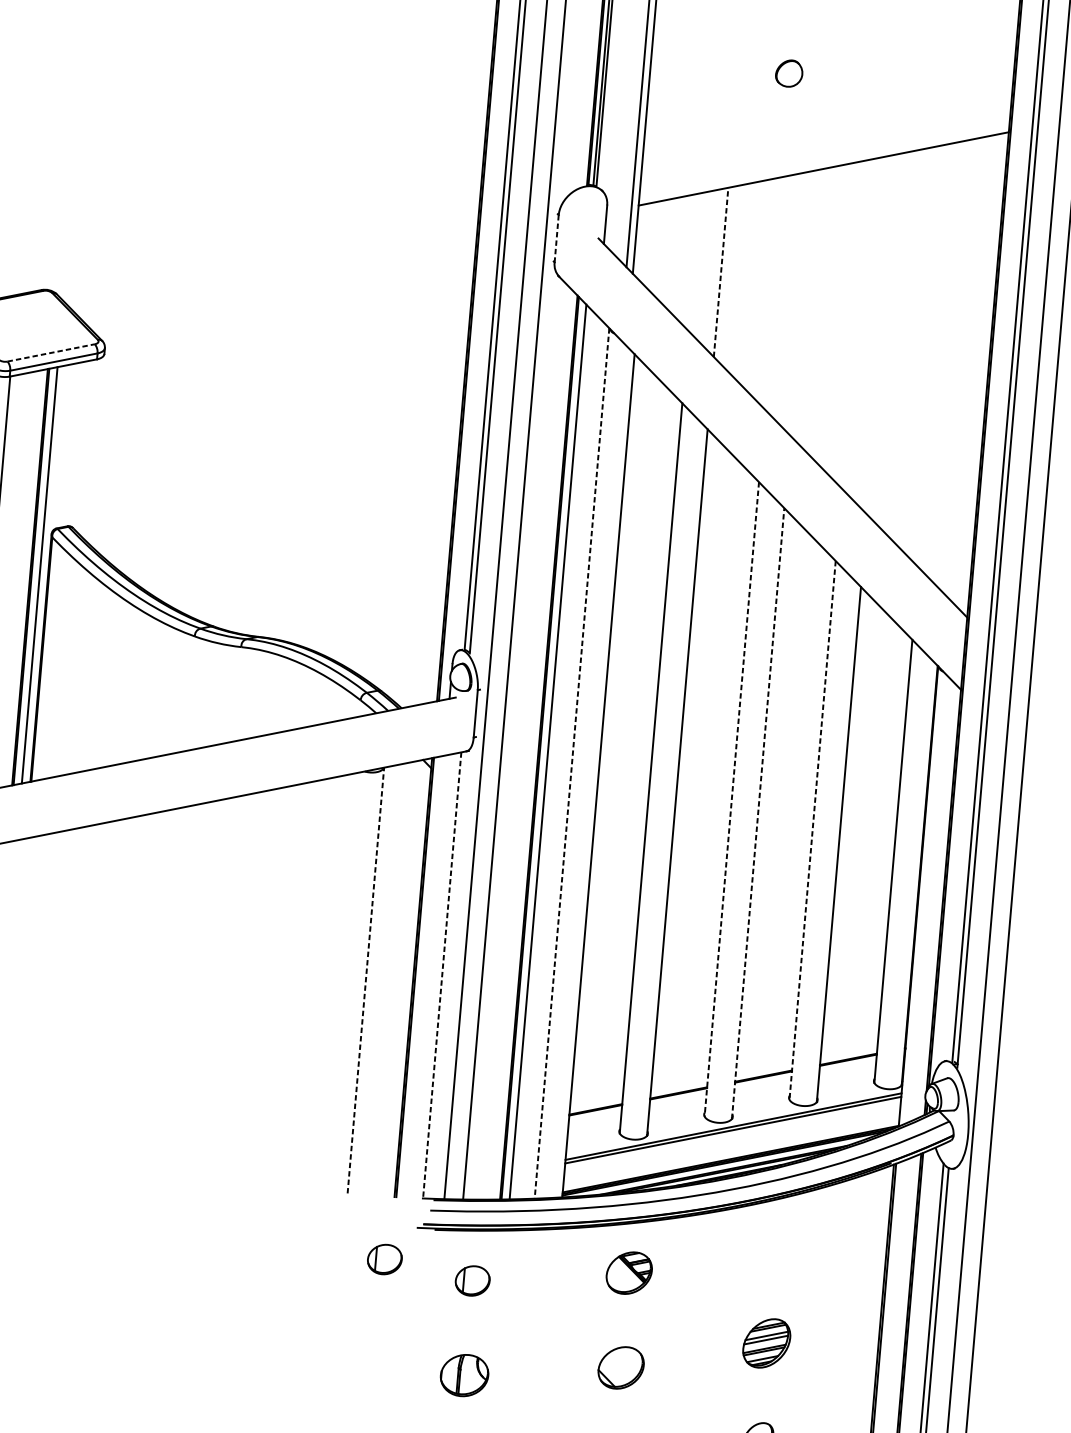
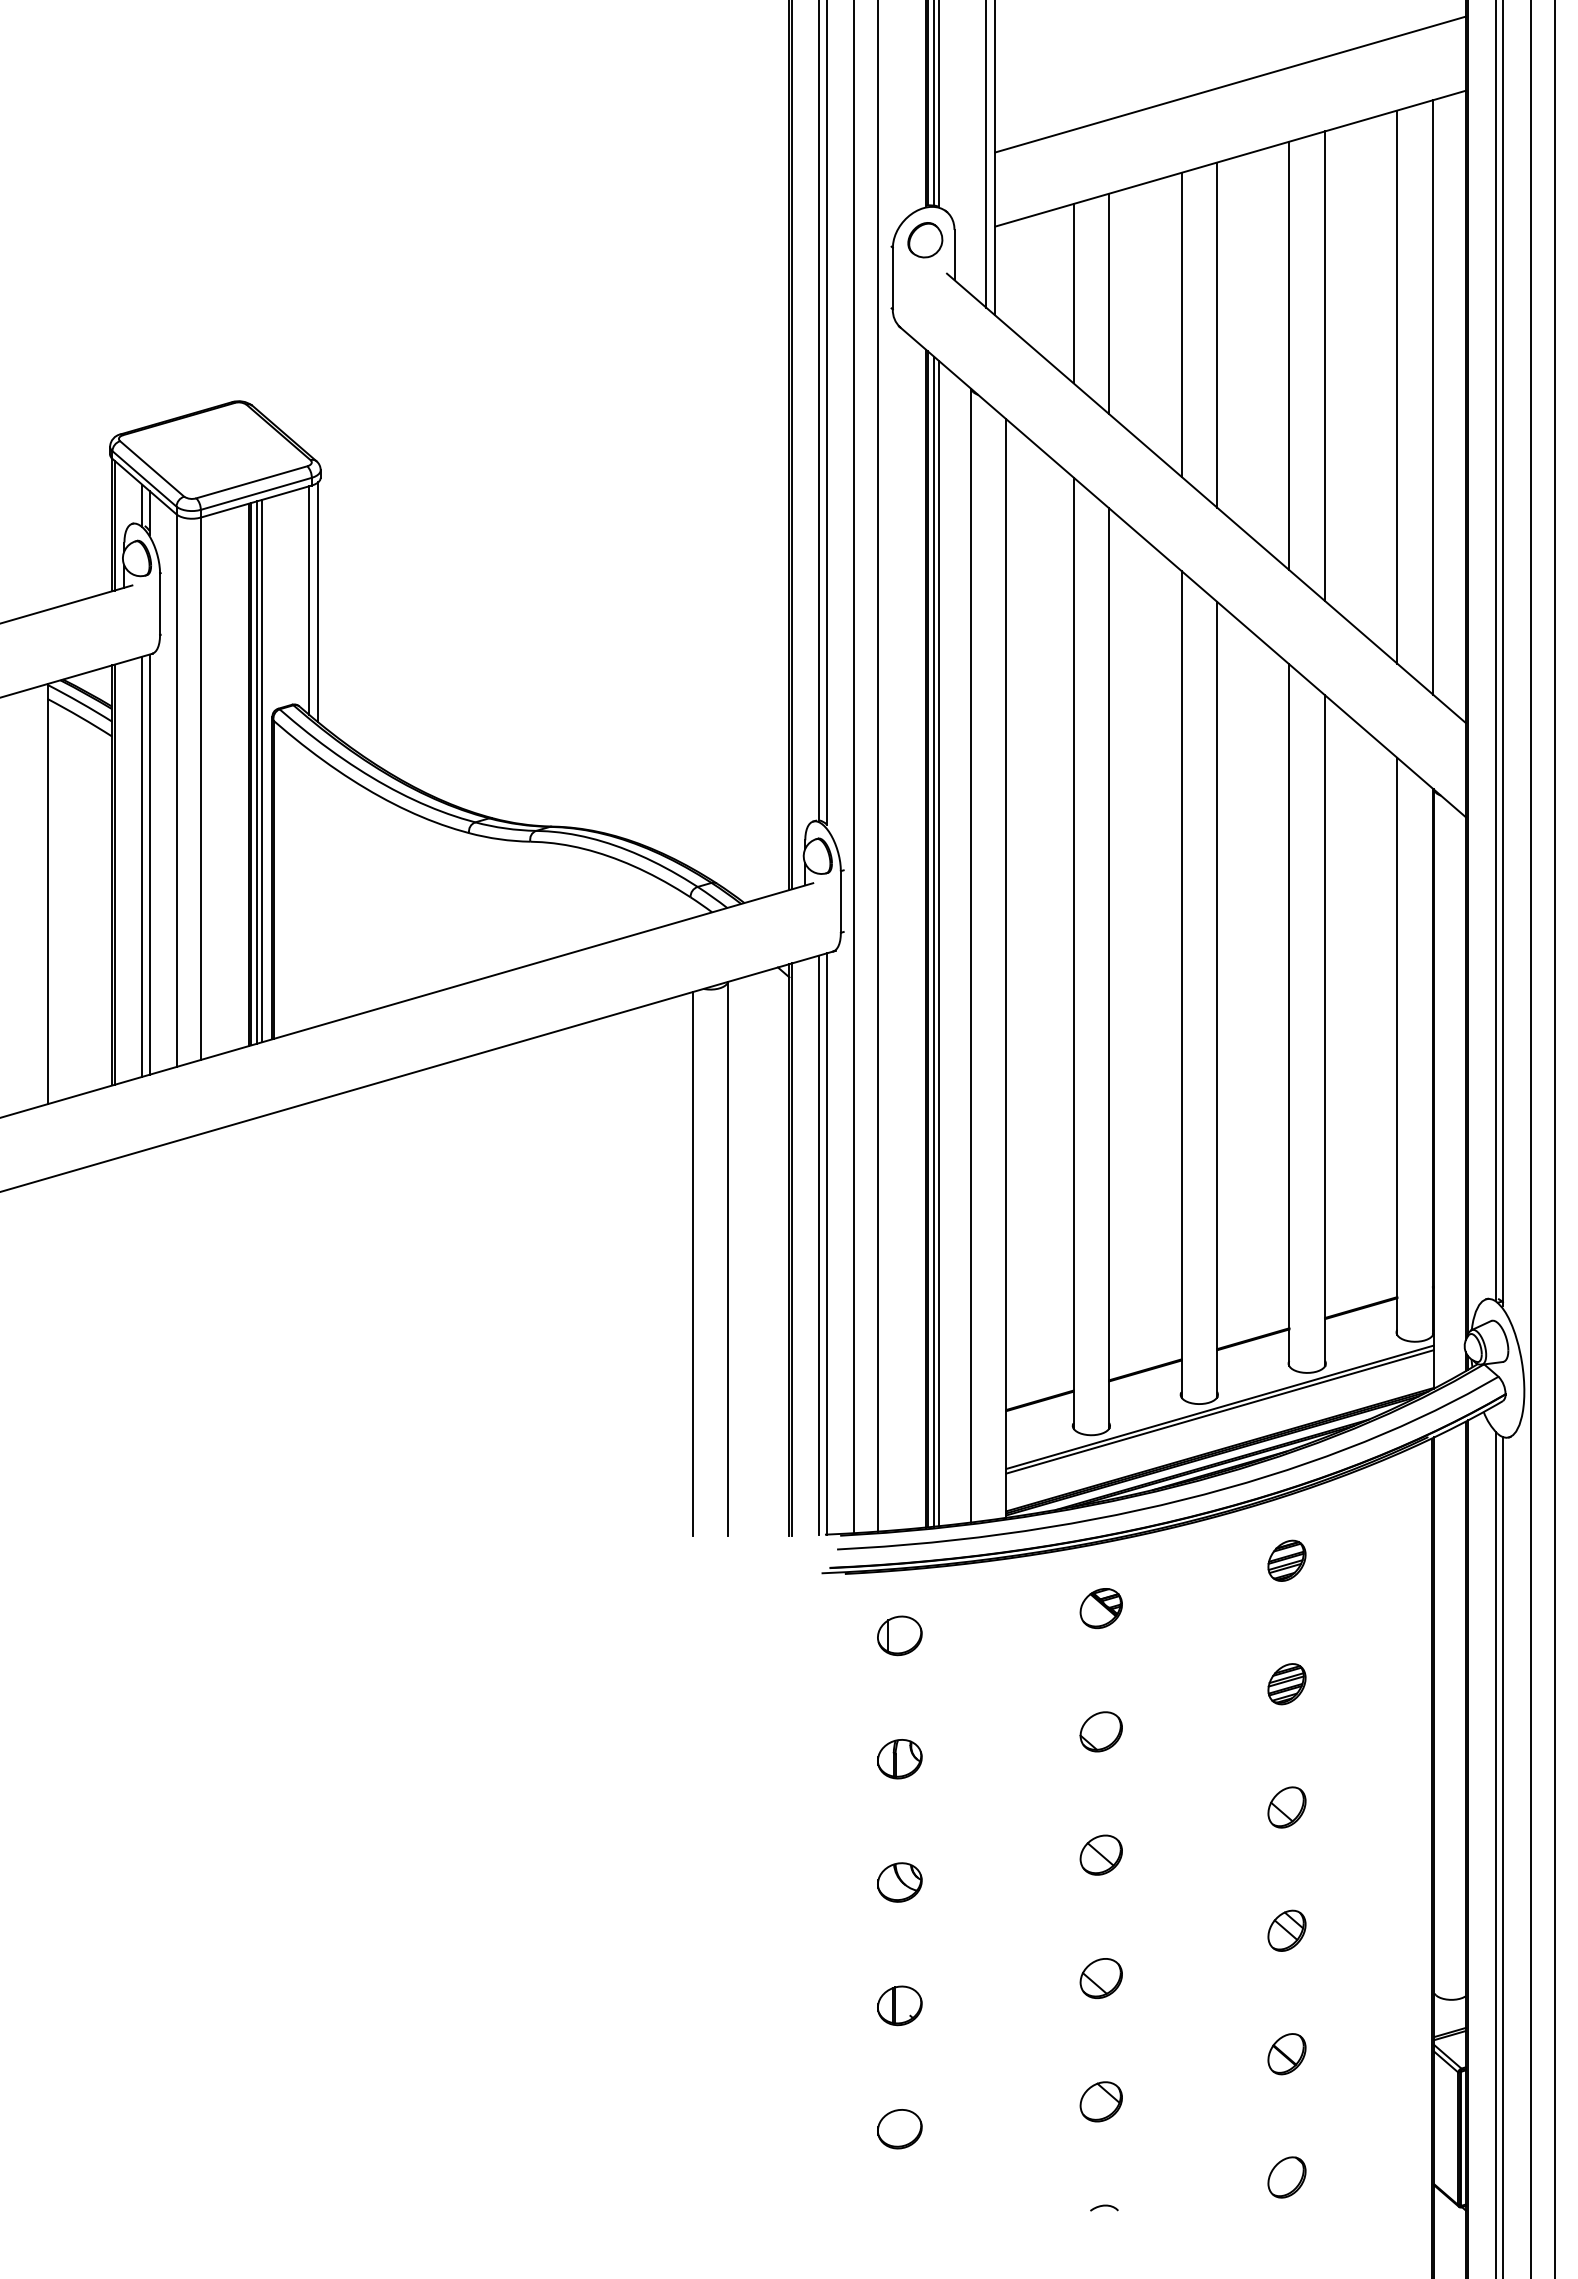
part: (789, 73) -> (925, 240), moved
line: (828, 111) -> (1230, 84), added
line: (556, 238) -> (892, 278), dashed -> solid
line: (694, 262) -> (1073, 293), added
line: (721, 272) -> (1109, 303), dashed -> solid
line: (775, 292) -> (1181, 324), added
line: (802, 303) -> (1217, 334), added
line: (856, 323) -> (1289, 355), added
line: (882, 334) -> (1325, 366), added
line: (50, 353) -> (251, 482), dashed -> solid
line: (936, 354) -> (1397, 386), added
line: (963, 365) -> (1432, 397), added
line: (87, 447) -> (309, 600), added
line: (94, 449) -> (318, 602), added
line: (36, 576) -> (257, 772), added
line: (545, 750) -> (934, 941), added
line: (571, 763) -> (970, 955), dashed -> solid
line: (731, 799) -> (1181, 984), dashed -> solid
line: (758, 813) -> (1217, 999), dashed -> solid
line: (812, 830) -> (1289, 1015), dashed -> solid
line: (436, 975) -> (819, 1244), added
line: (442, 975) -> (826, 1244), dashed -> solid
line: (366, 980) -> (728, 1258), dashed -> solid
line: (338, 981) -> (692, 1263), added
part: (774, 1248) -> (1286, 1560), added
part: (384, 1259) -> (783, 1617), removed
part: (628, 1273) -> (1100, 1608), size x0.71
part: (766, 1343) -> (1286, 1684), size x0.62
part: (620, 1367) -> (1100, 1731), size x0.71
part: (464, 1375) -> (899, 1759), size x0.71

